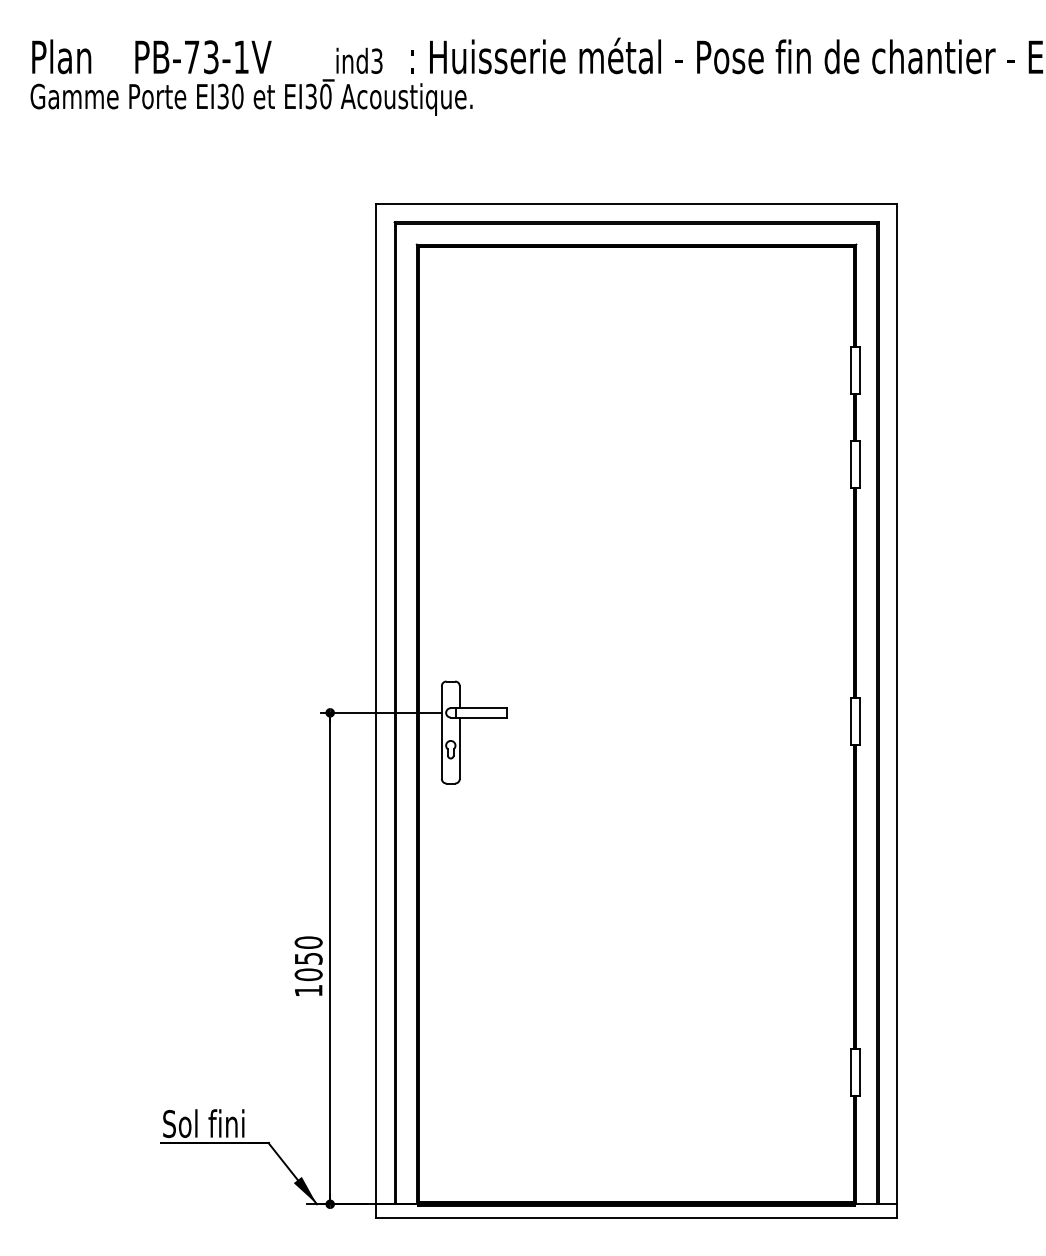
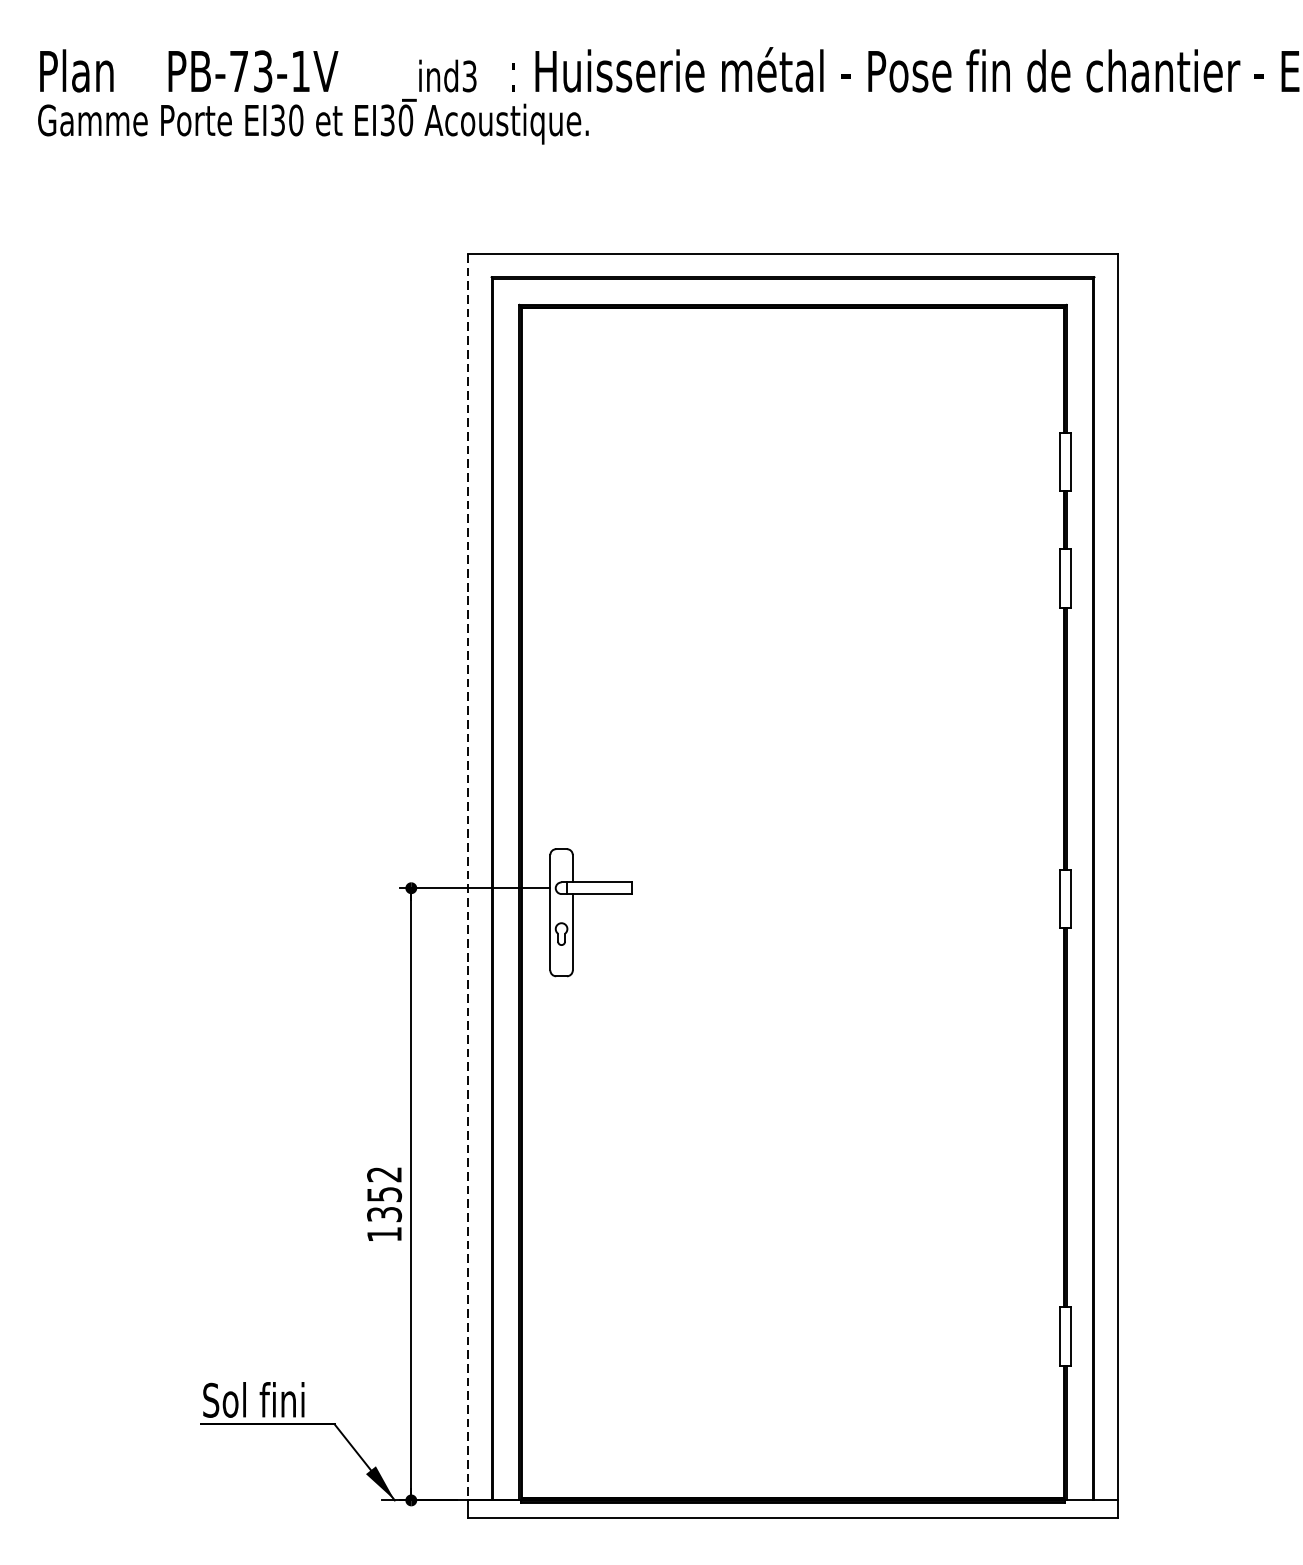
line: (375, 704) -> (467, 877), solid -> dashed
text: (308, 958) -> (384, 1194), 1050 -> 1352

